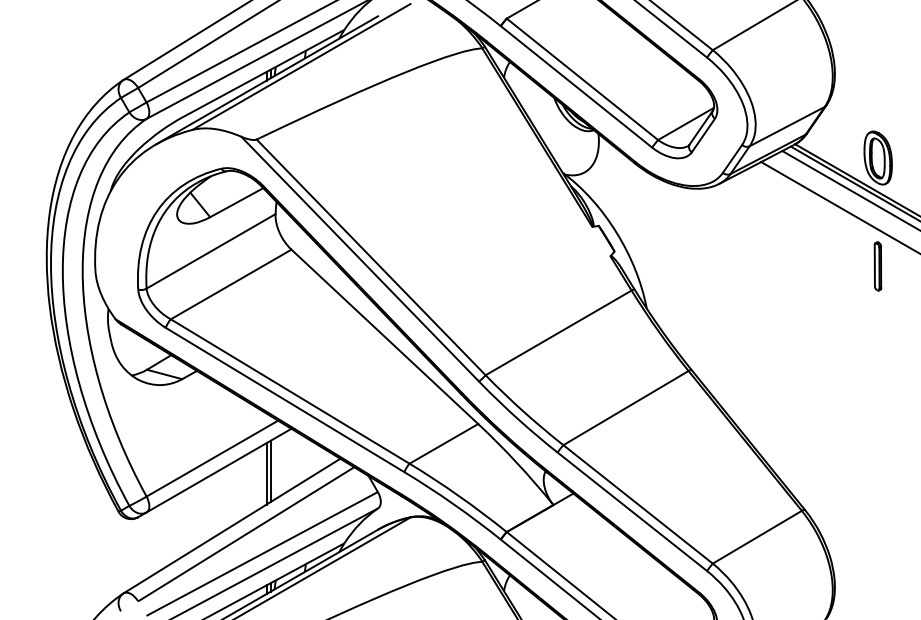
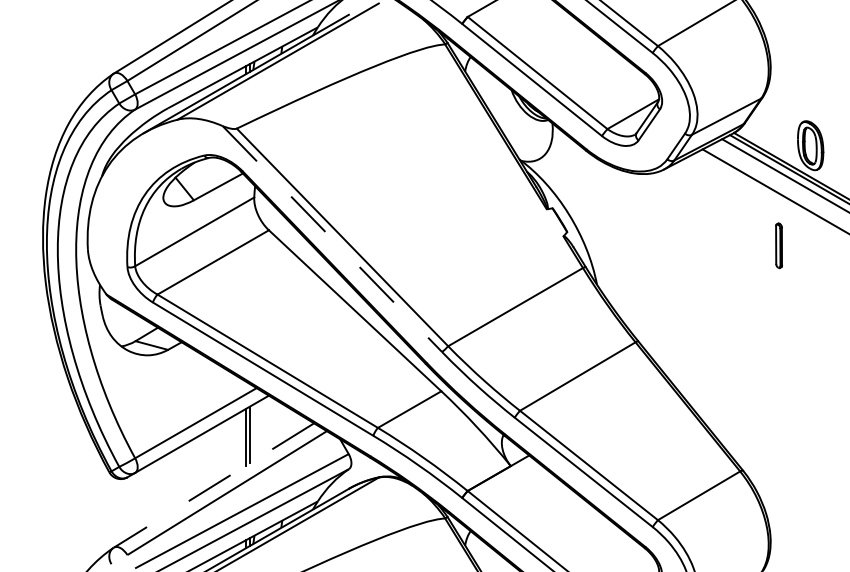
line: (360, 259) -> (332, 239), solid -> dashed
part: (877, 266) -> (778, 245), moved
line: (231, 526) -> (213, 485), solid -> dashed

